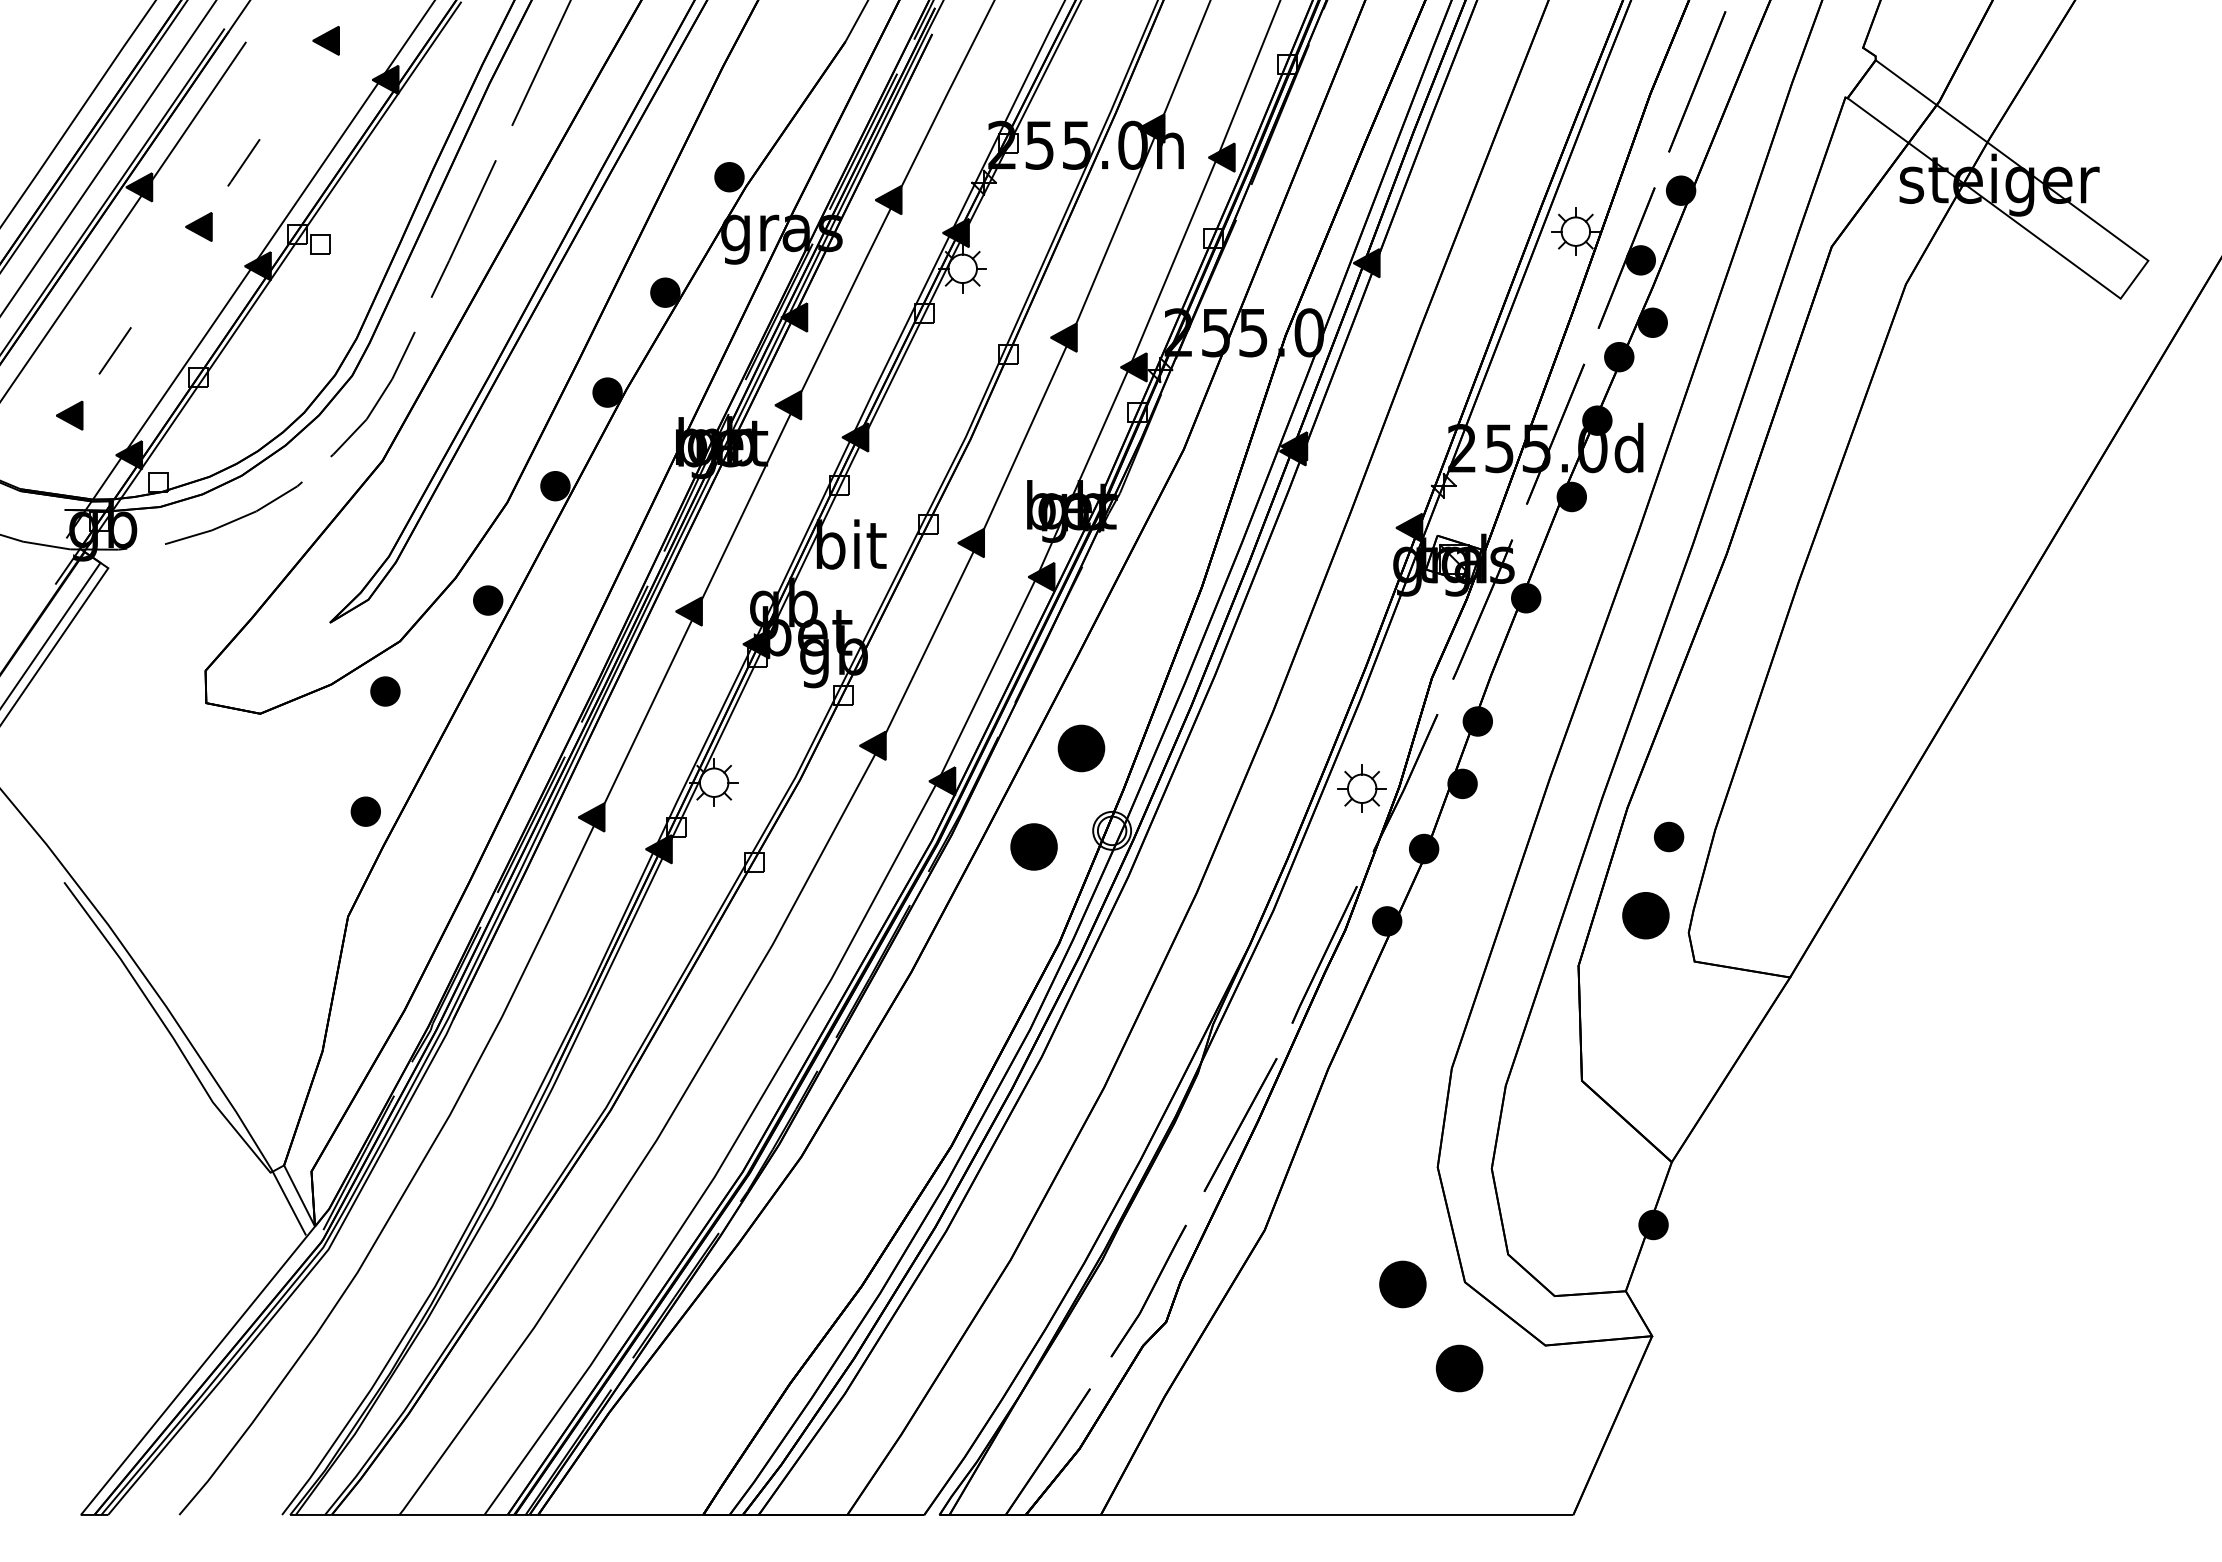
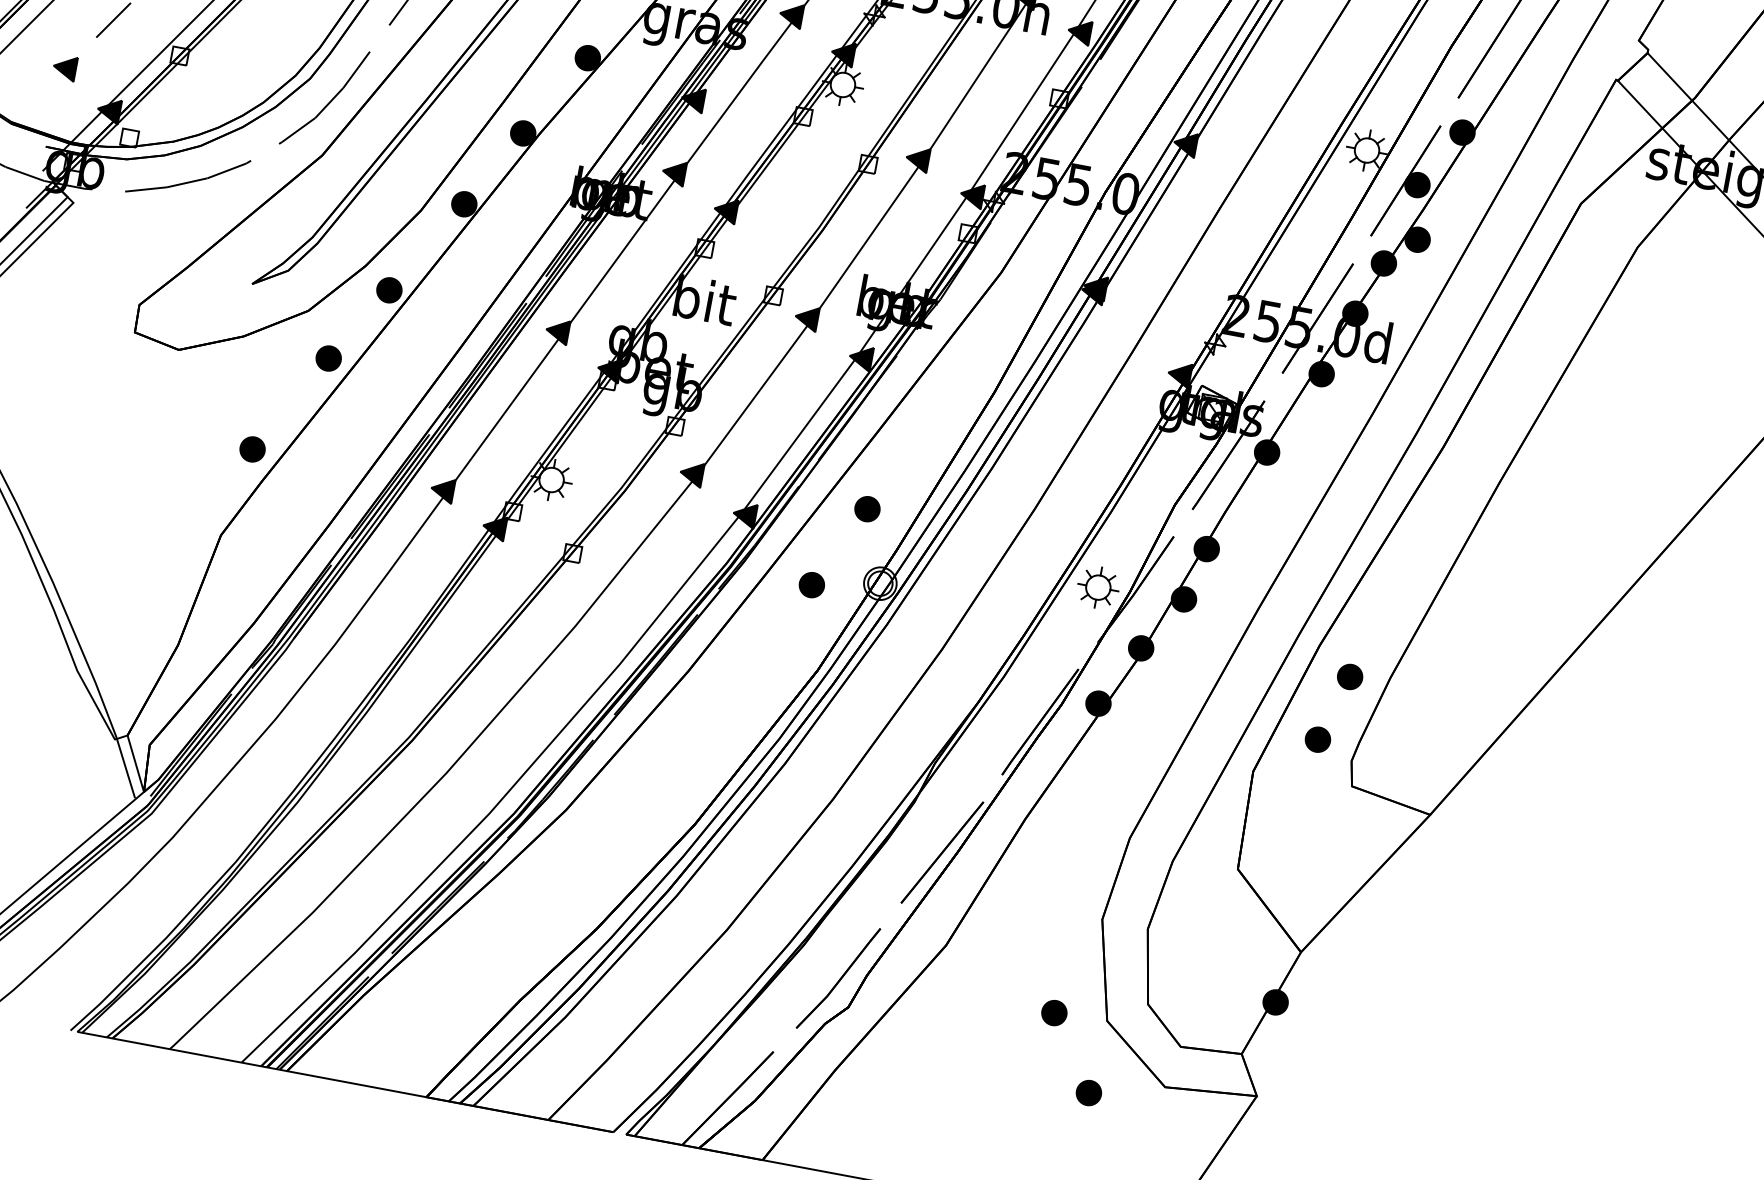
part: (385, 691) -> (328, 358), moved
part: (1081, 748) -> (867, 509), size x0.62
part: (1034, 847) -> (812, 585), size x0.62
part: (1645, 915) -> (1317, 739), size x0.62
part: (1402, 1284) -> (1054, 1013), size x0.62
part: (1459, 1368) -> (1088, 1093), size x0.62

